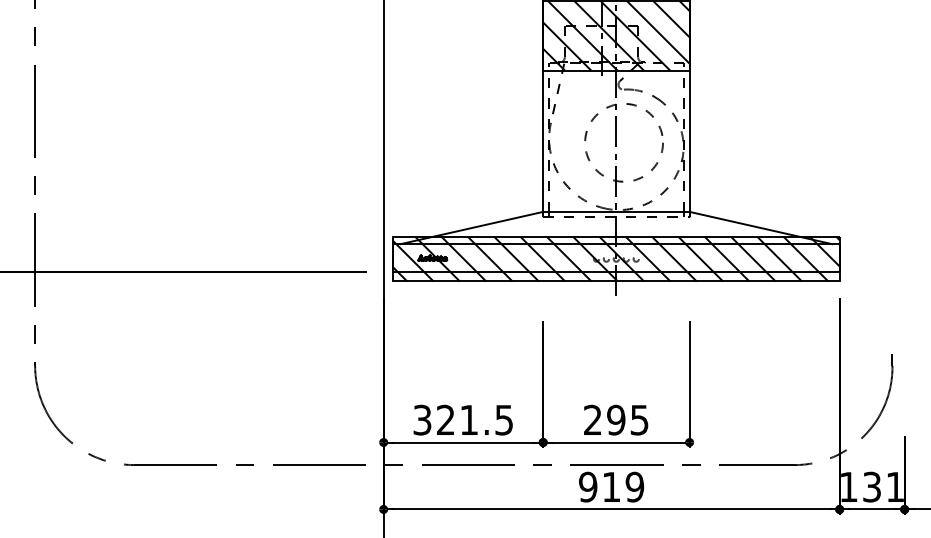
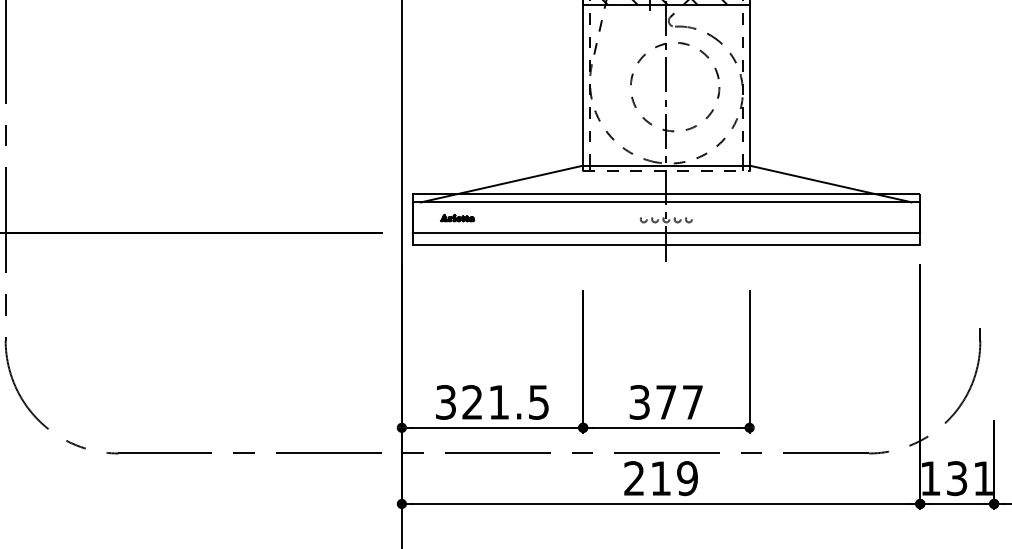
hatch: (616, 258) -> (666, 218), removed
text: (616, 419) -> (666, 401), 295 -> 377
text: (588, 486) -> (634, 477), 919 -> 219

